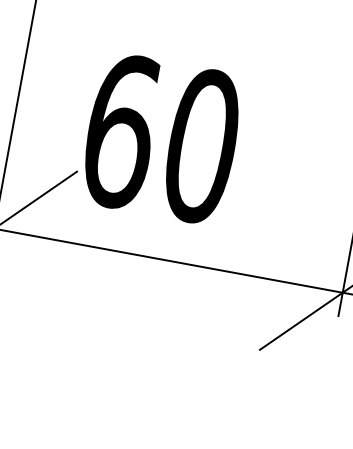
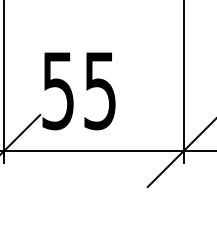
text: (161, 138) -> (79, 90), 60 -> 55

